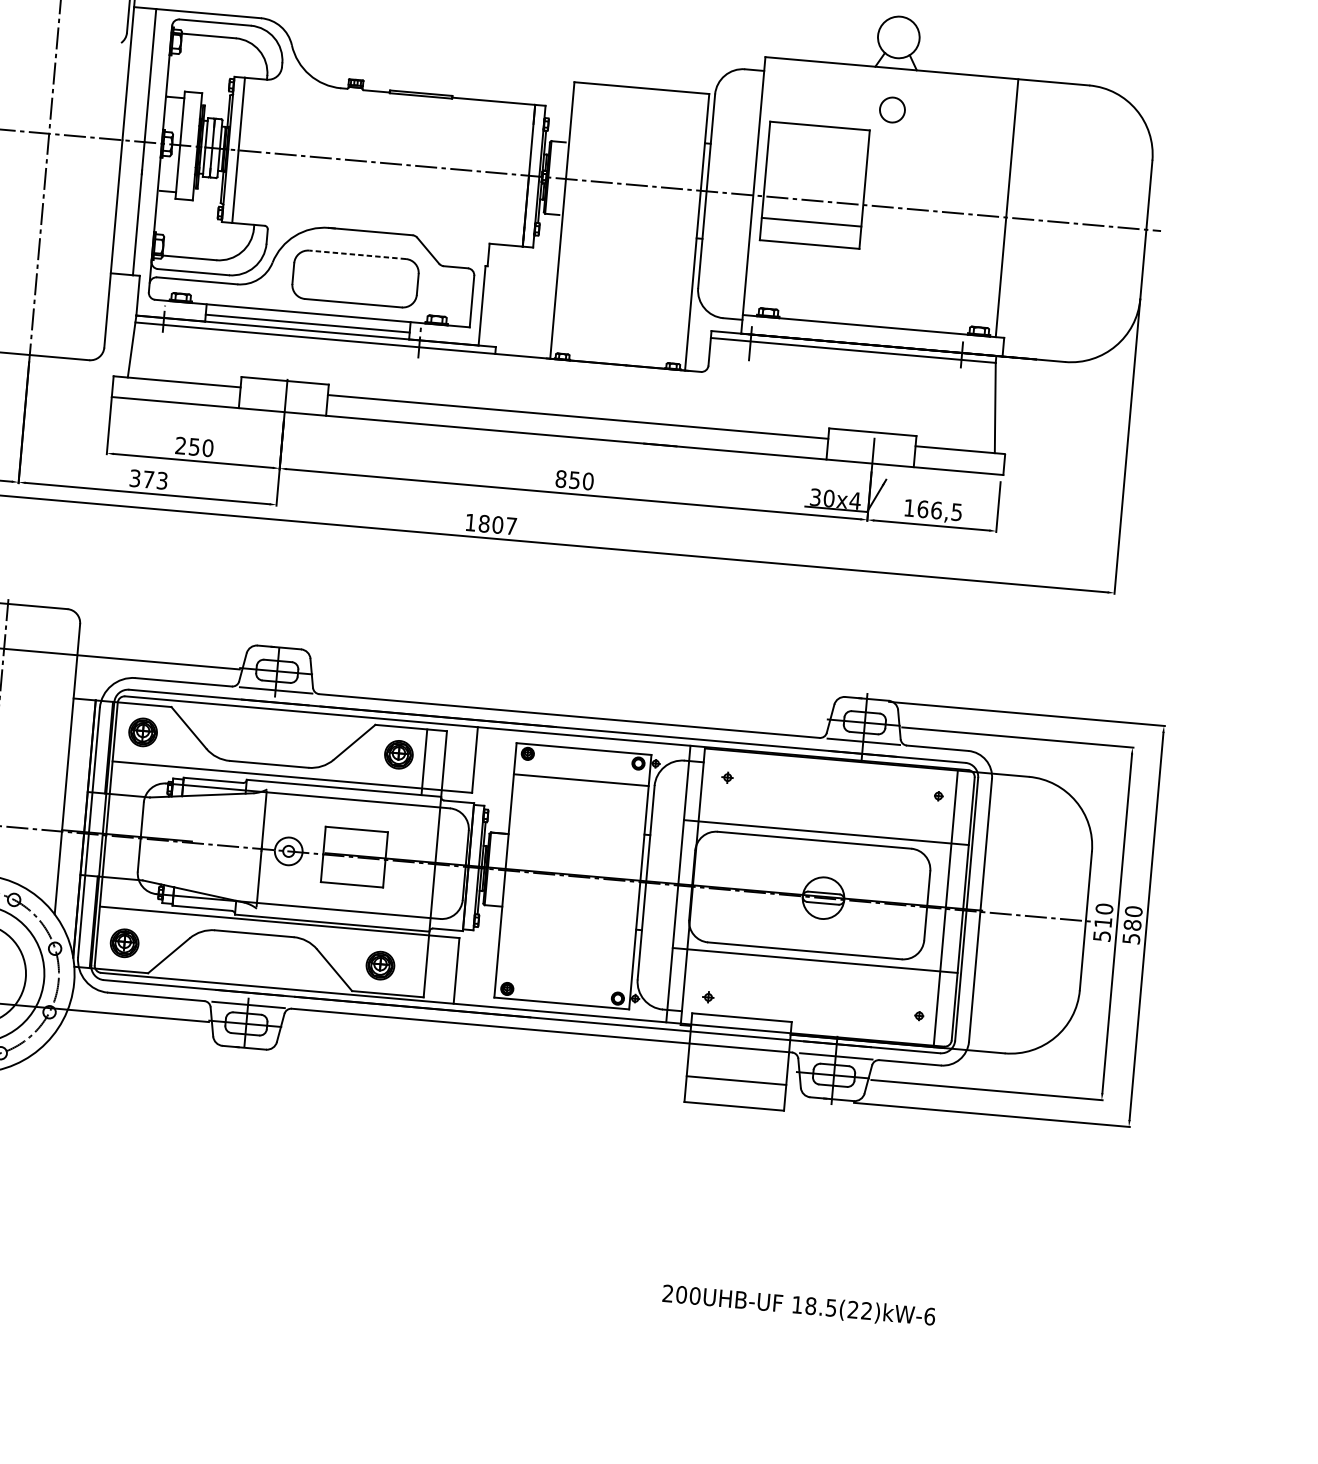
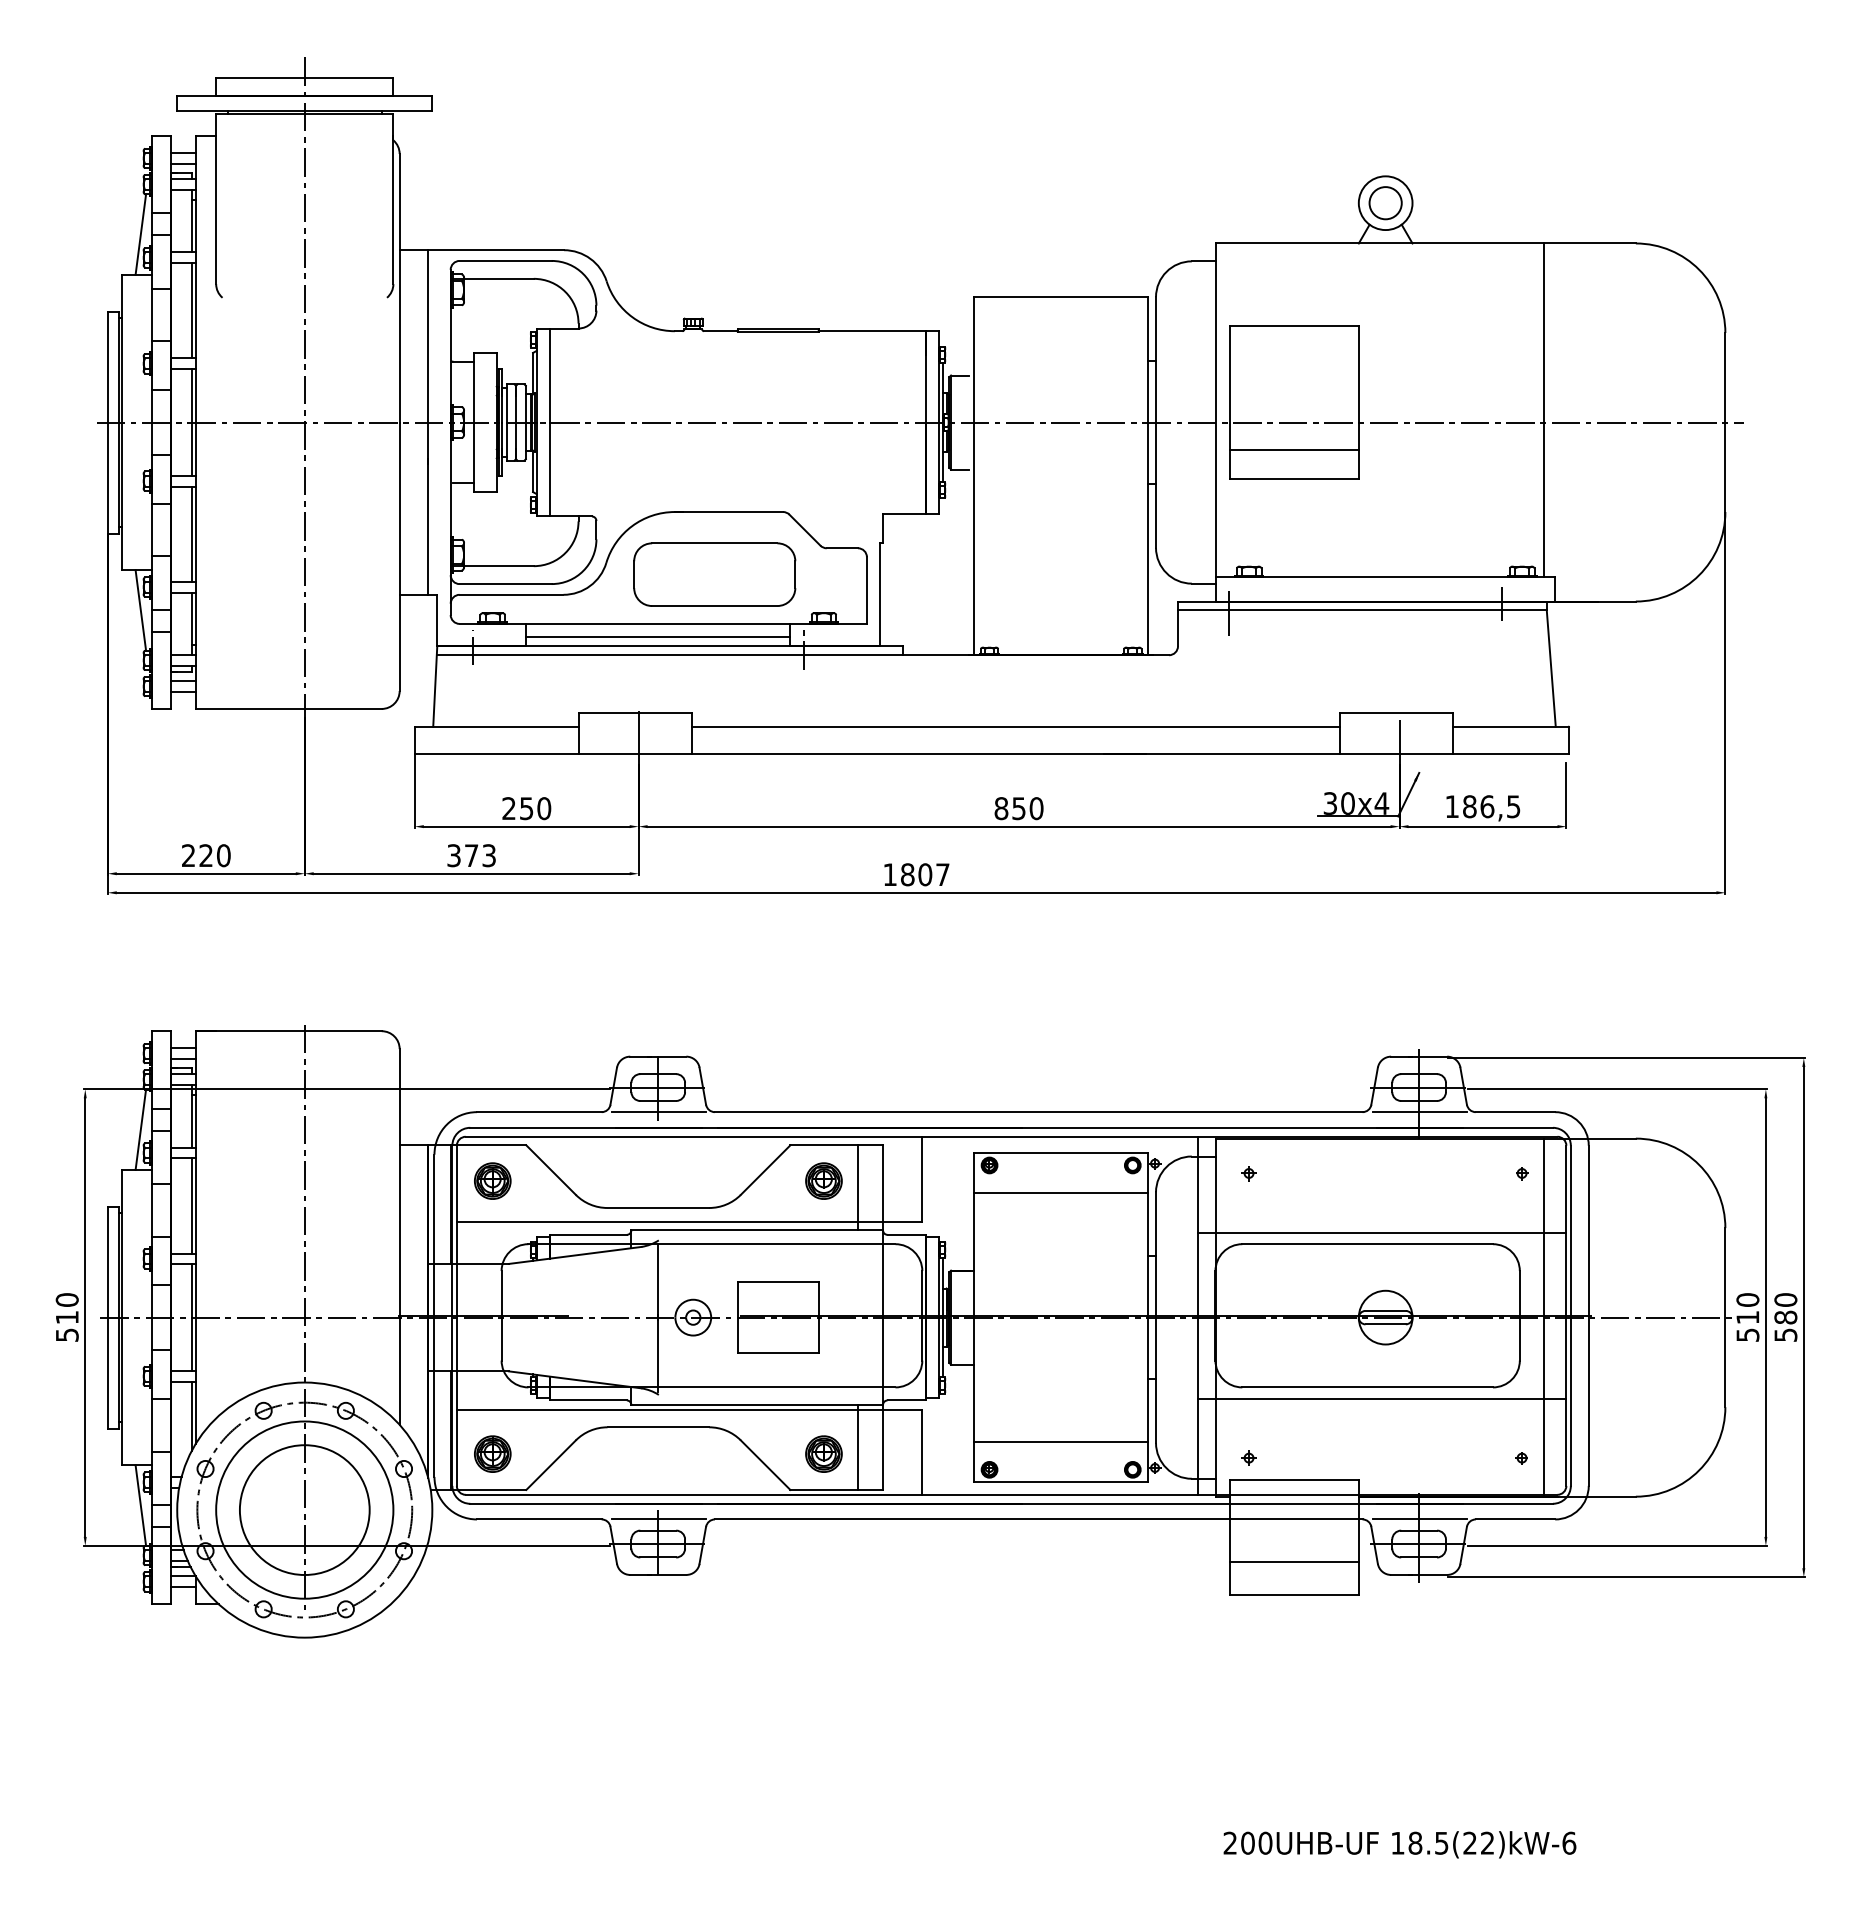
circle: (892, 110) -> (1385, 203), moved
line: (357, 254) -> (714, 543), dashed -> solid
text: (922, 509) -> (1469, 806), 166,5 -> 186,5
line: (406, 962) -> (857, 1446), added
line: (563, 972) -> (1060, 1442), added

